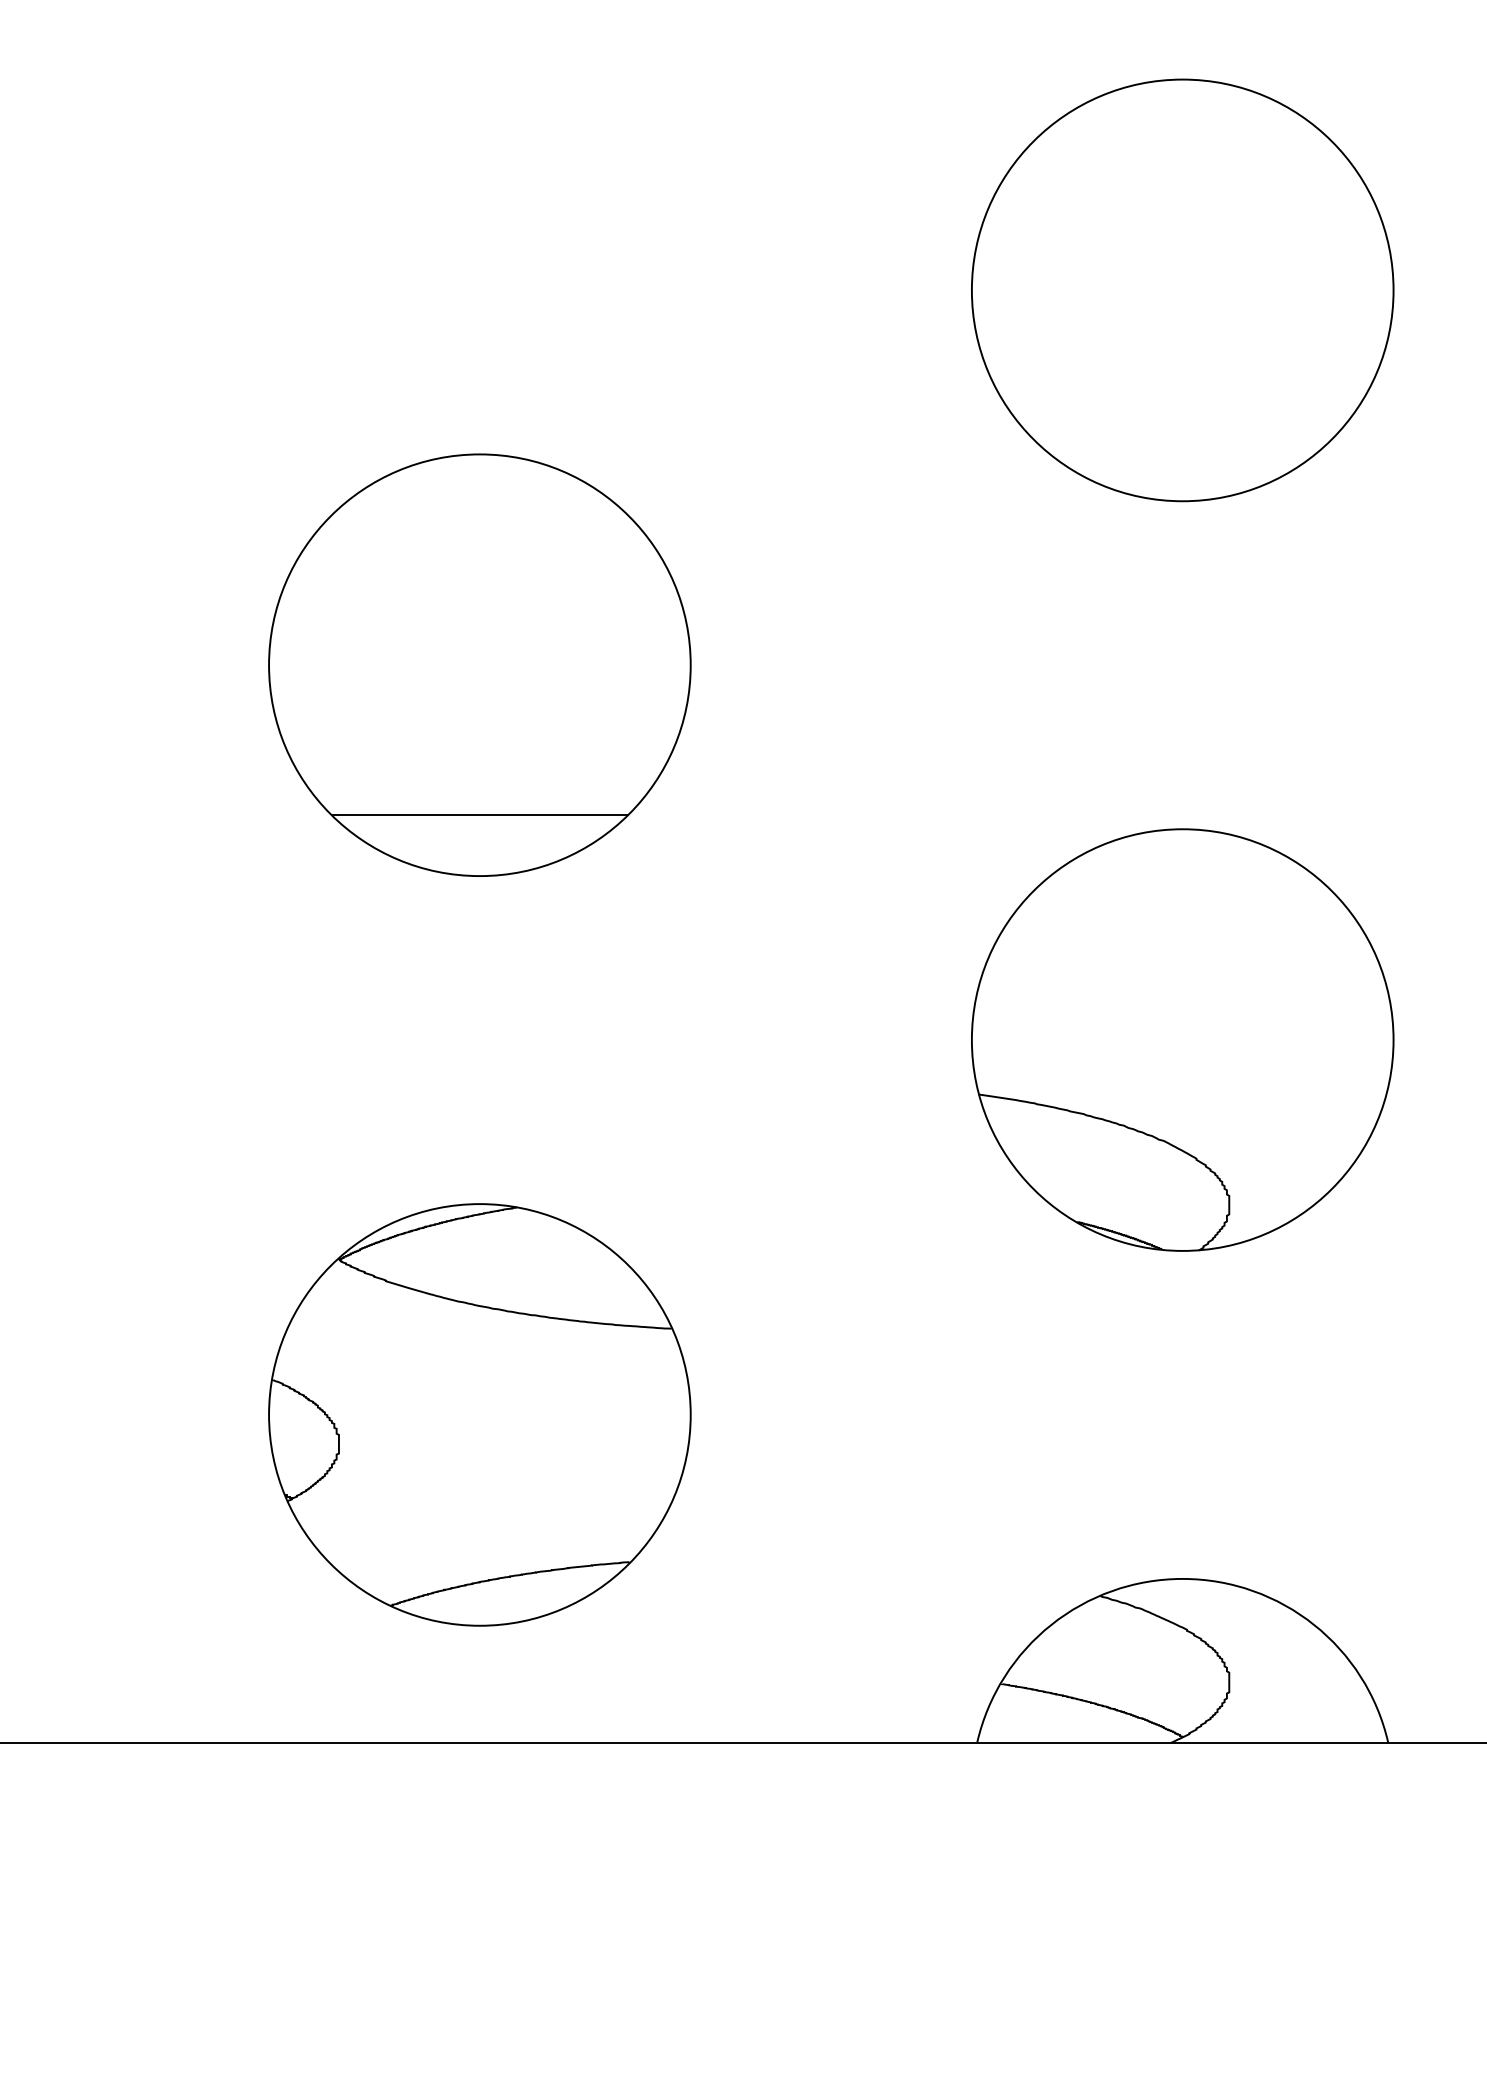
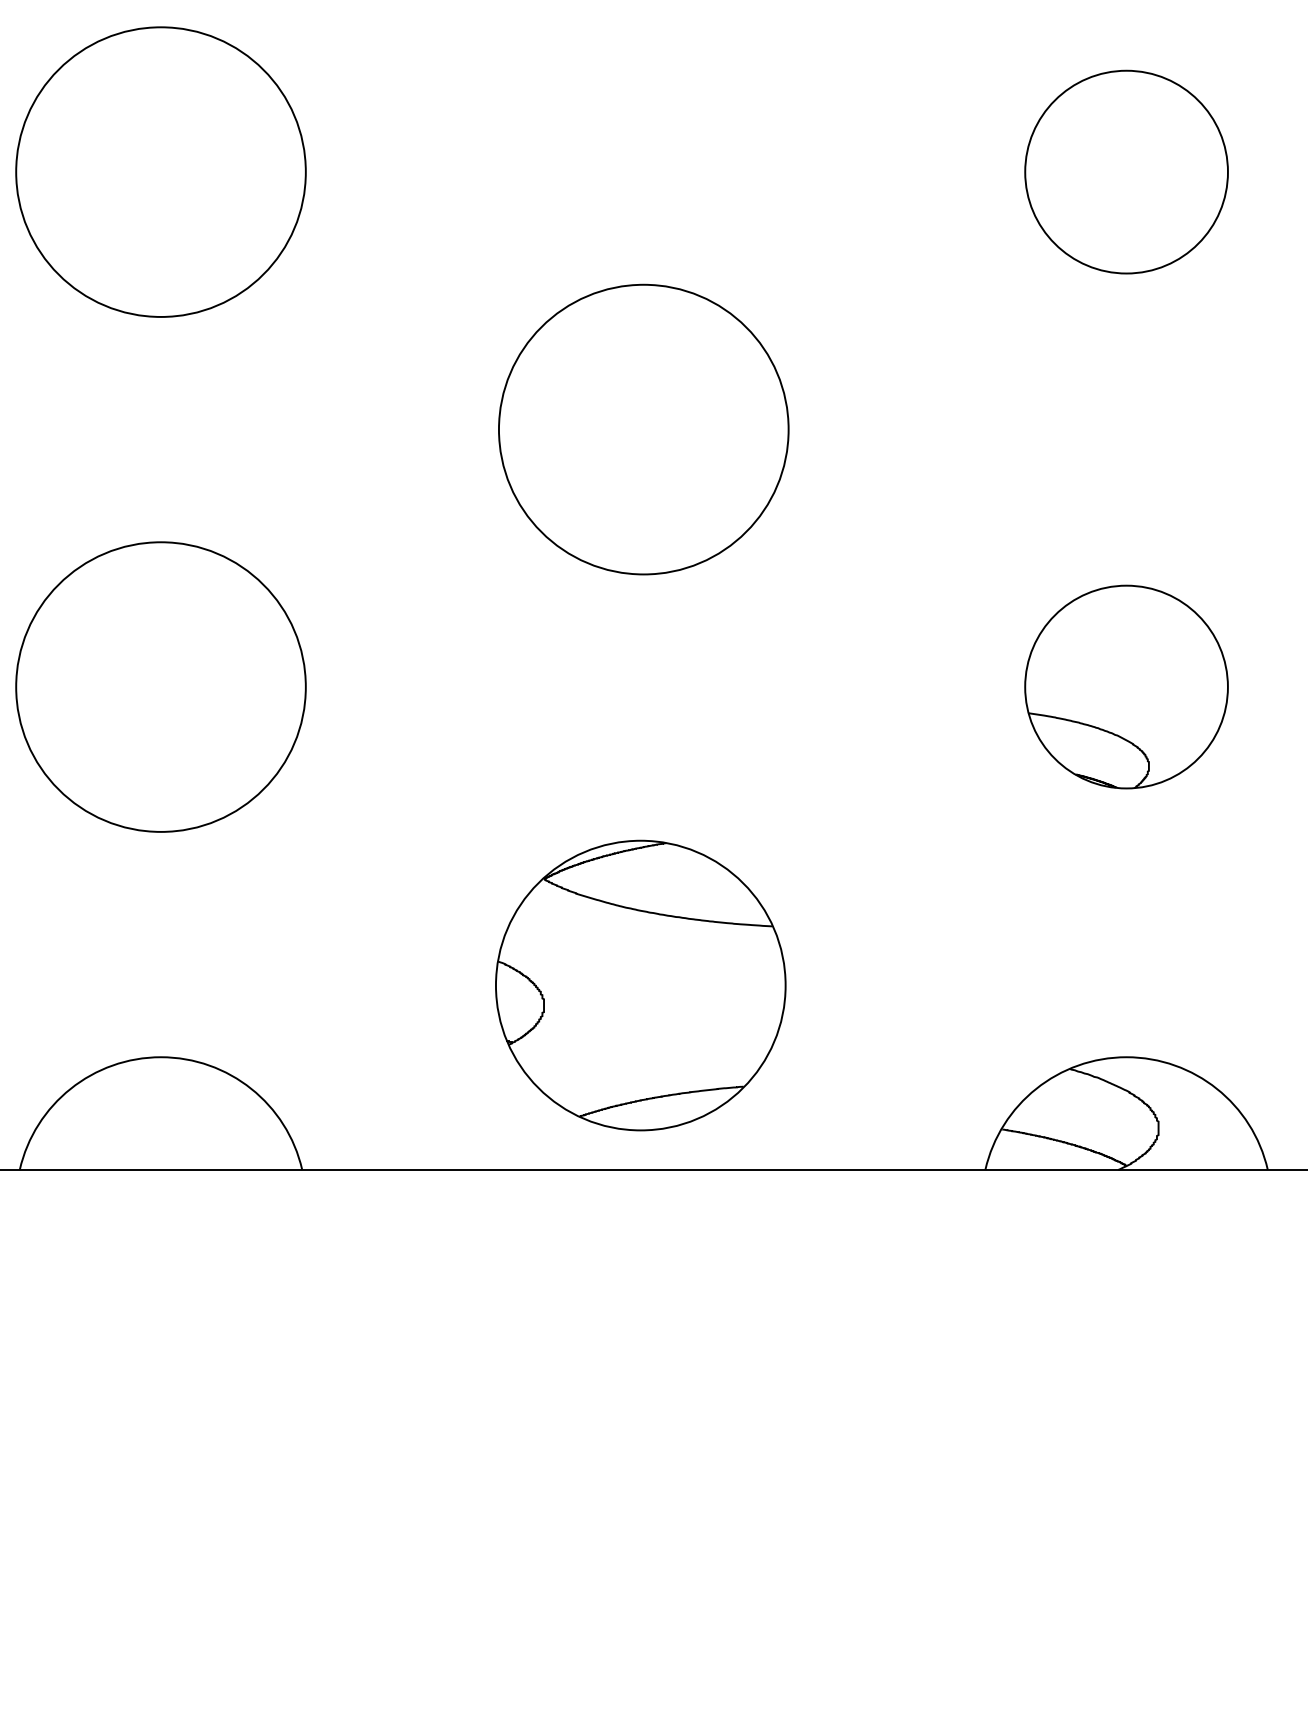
circle: (1182, 289) -> (1126, 171), size x0.7
line: (479, 815) -> (643, 532), removed
part: (1182, 1039) -> (1126, 686), size x0.7
part: (479, 1414) -> (640, 985), moved

